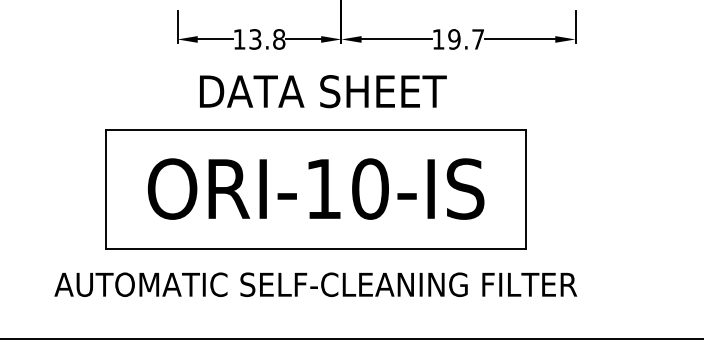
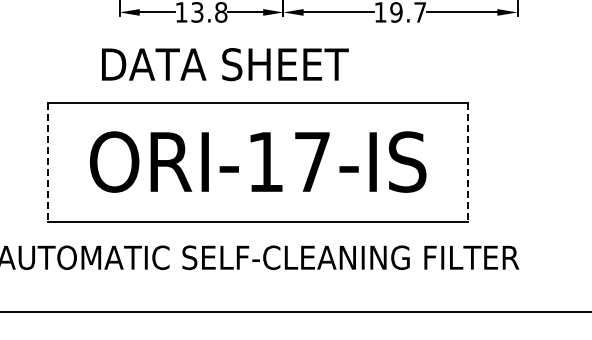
text: (323, 91) -> (225, 64), moved
text: (370, 188) -> (312, 161), ORI-10-IS -> ORI-17-IS
line: (106, 189) -> (48, 162), solid -> dashed
line: (526, 189) -> (468, 162), solid -> dashed

